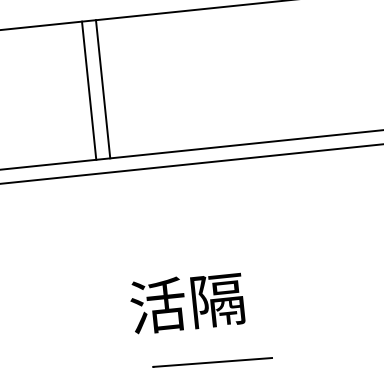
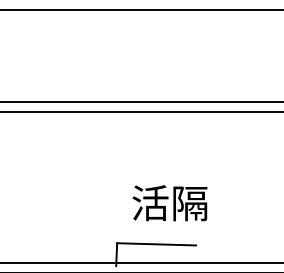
line: (102, 89) -> (102, 56), removed
line: (89, 90) -> (93, 56), removed
text: (186, 303) -> (169, 203), moved

